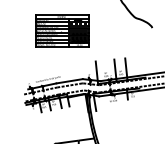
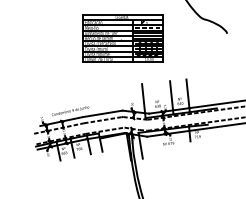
part: (62, 30) -> (123, 37), moved

